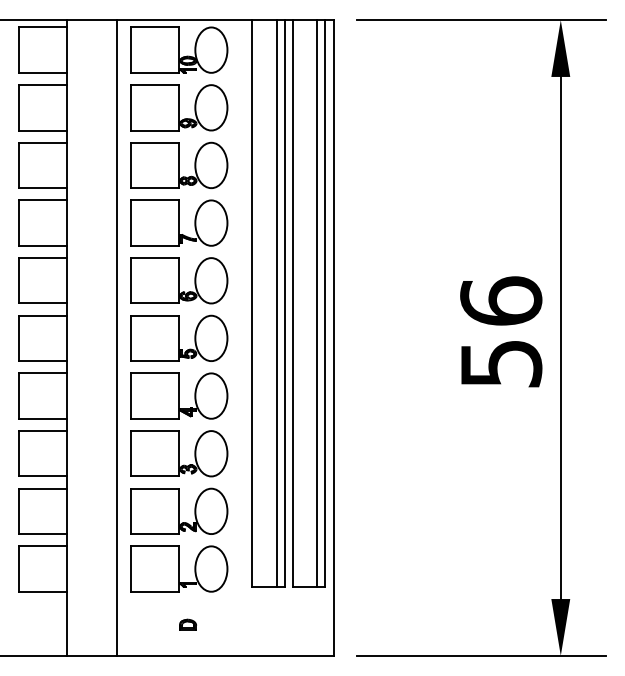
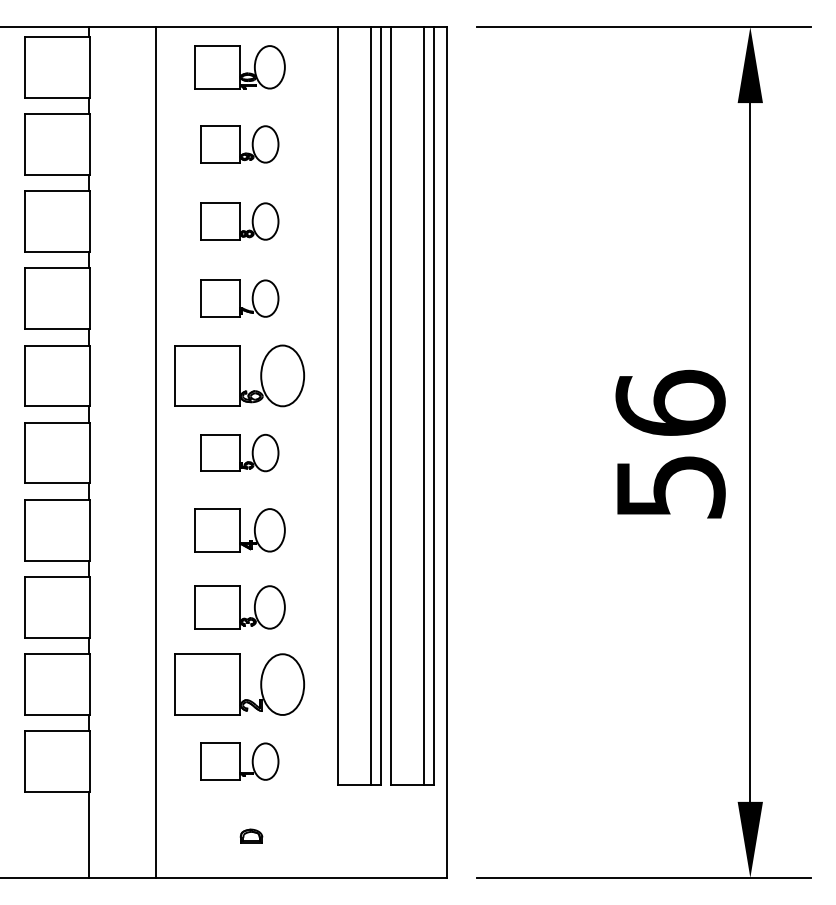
part: (179, 50) -> (239, 67), size x0.7
part: (179, 107) -> (239, 144), size x0.6
part: (179, 165) -> (239, 221), size x0.6
part: (179, 222) -> (239, 298), size x0.6
part: (179, 338) -> (239, 452), size x0.6
part: (179, 396) -> (239, 530), size x0.7
part: (179, 453) -> (239, 607), size x0.7
part: (179, 568) -> (239, 761), size x0.6

